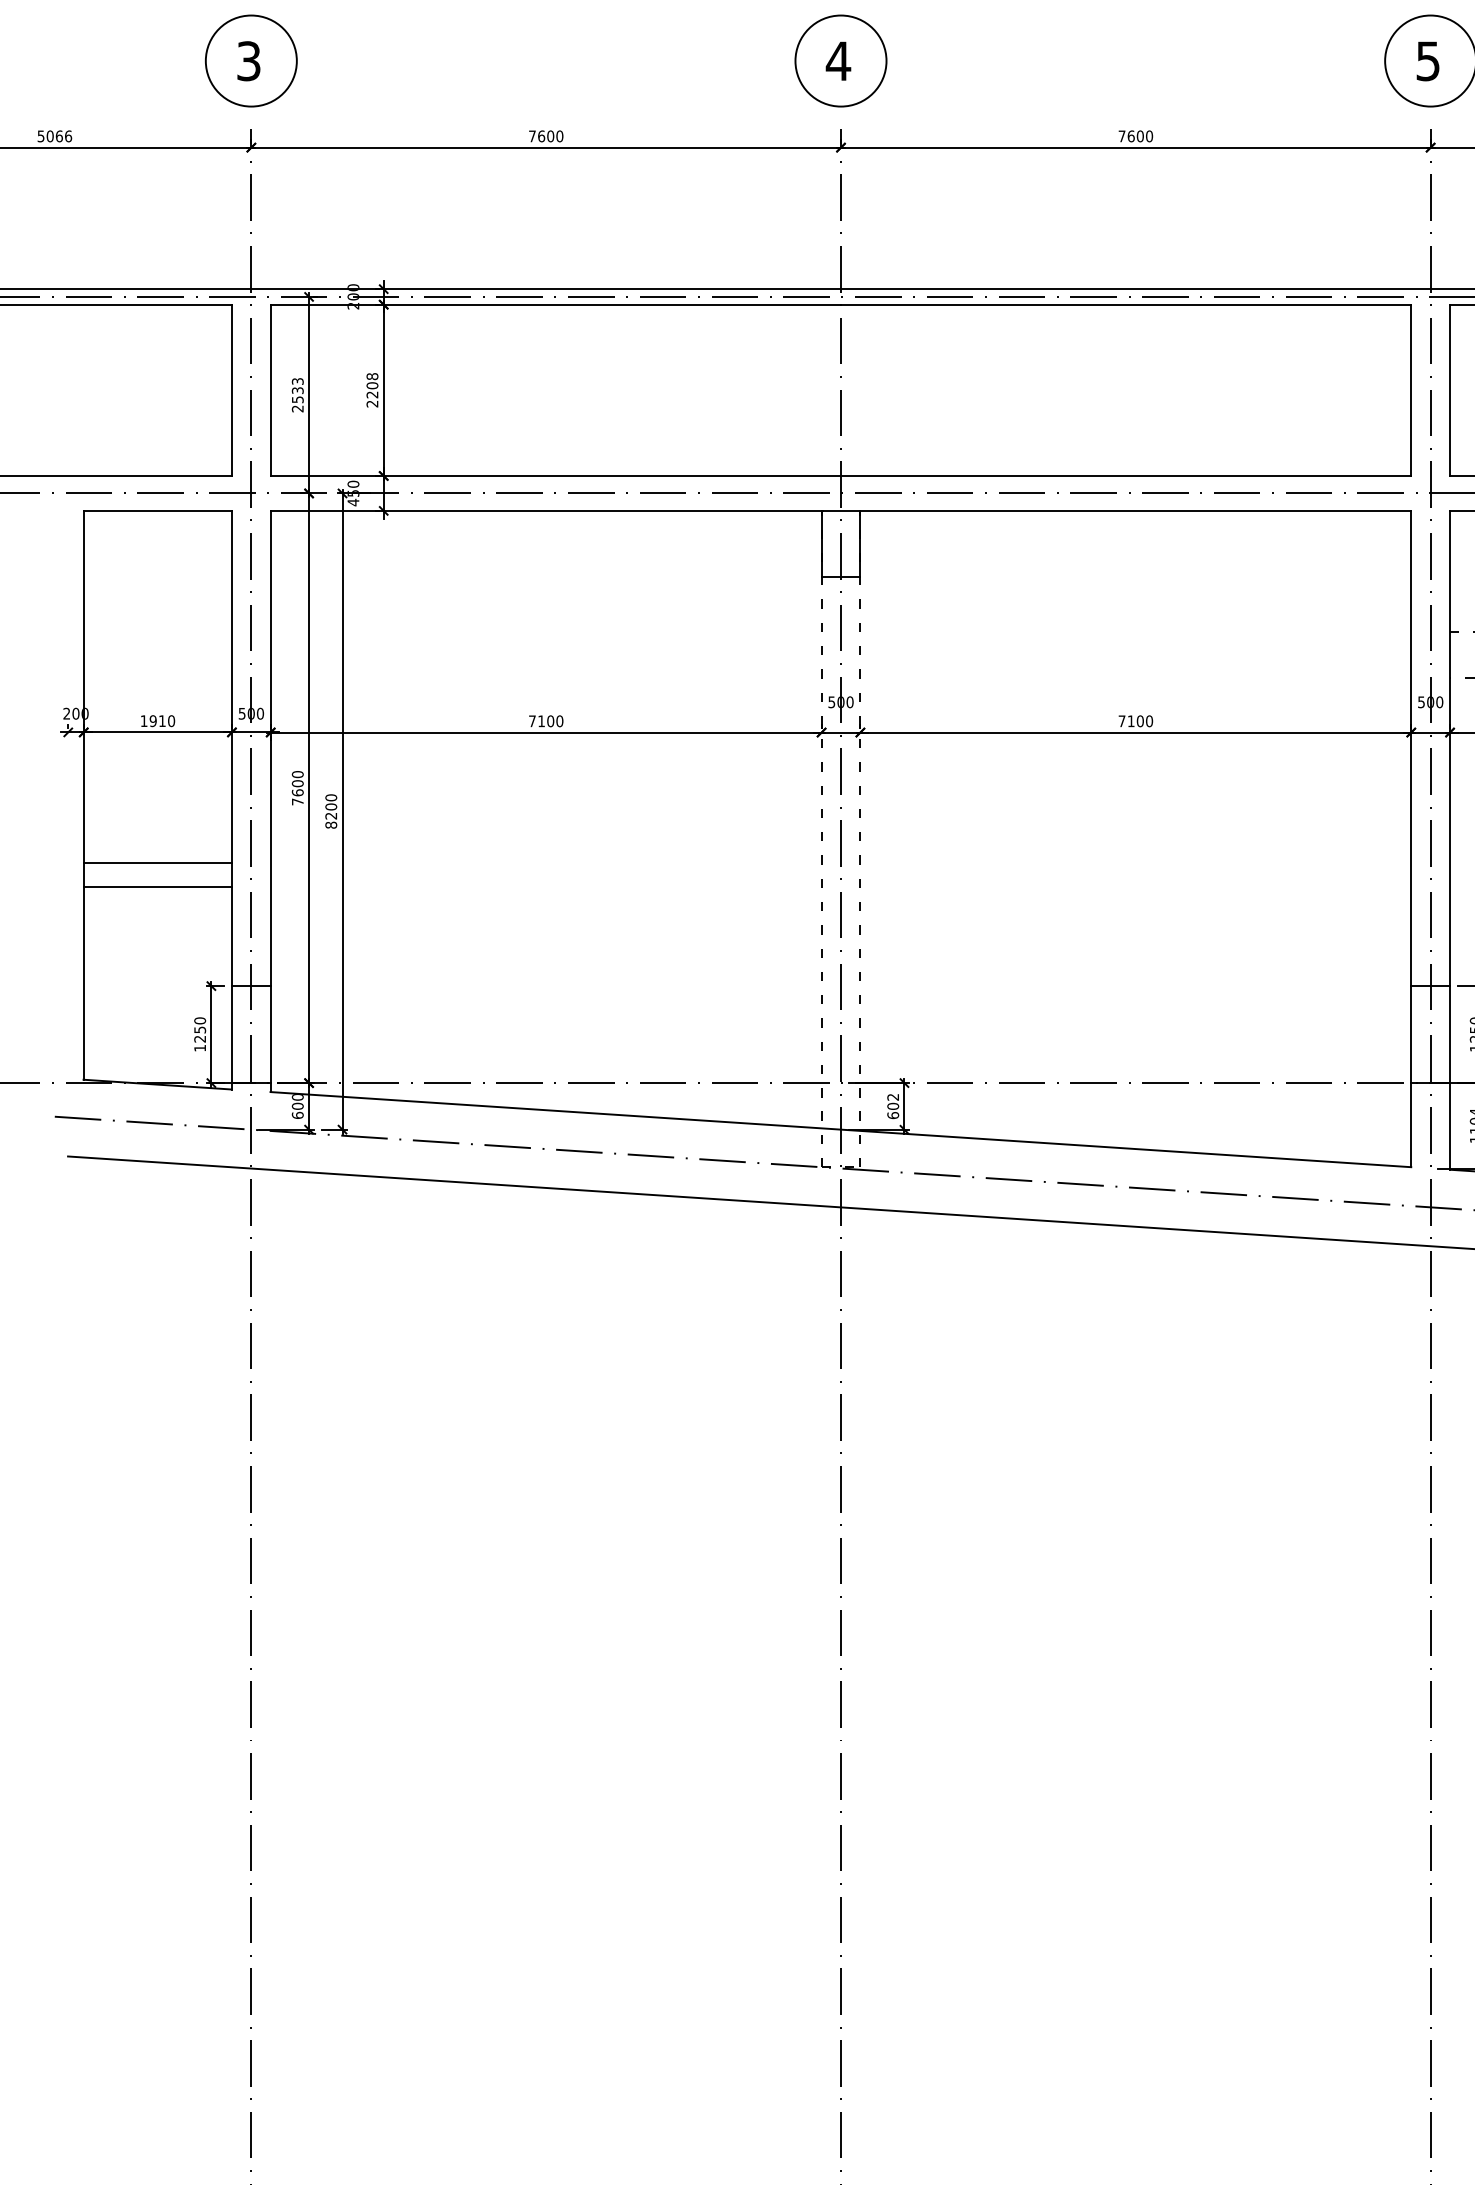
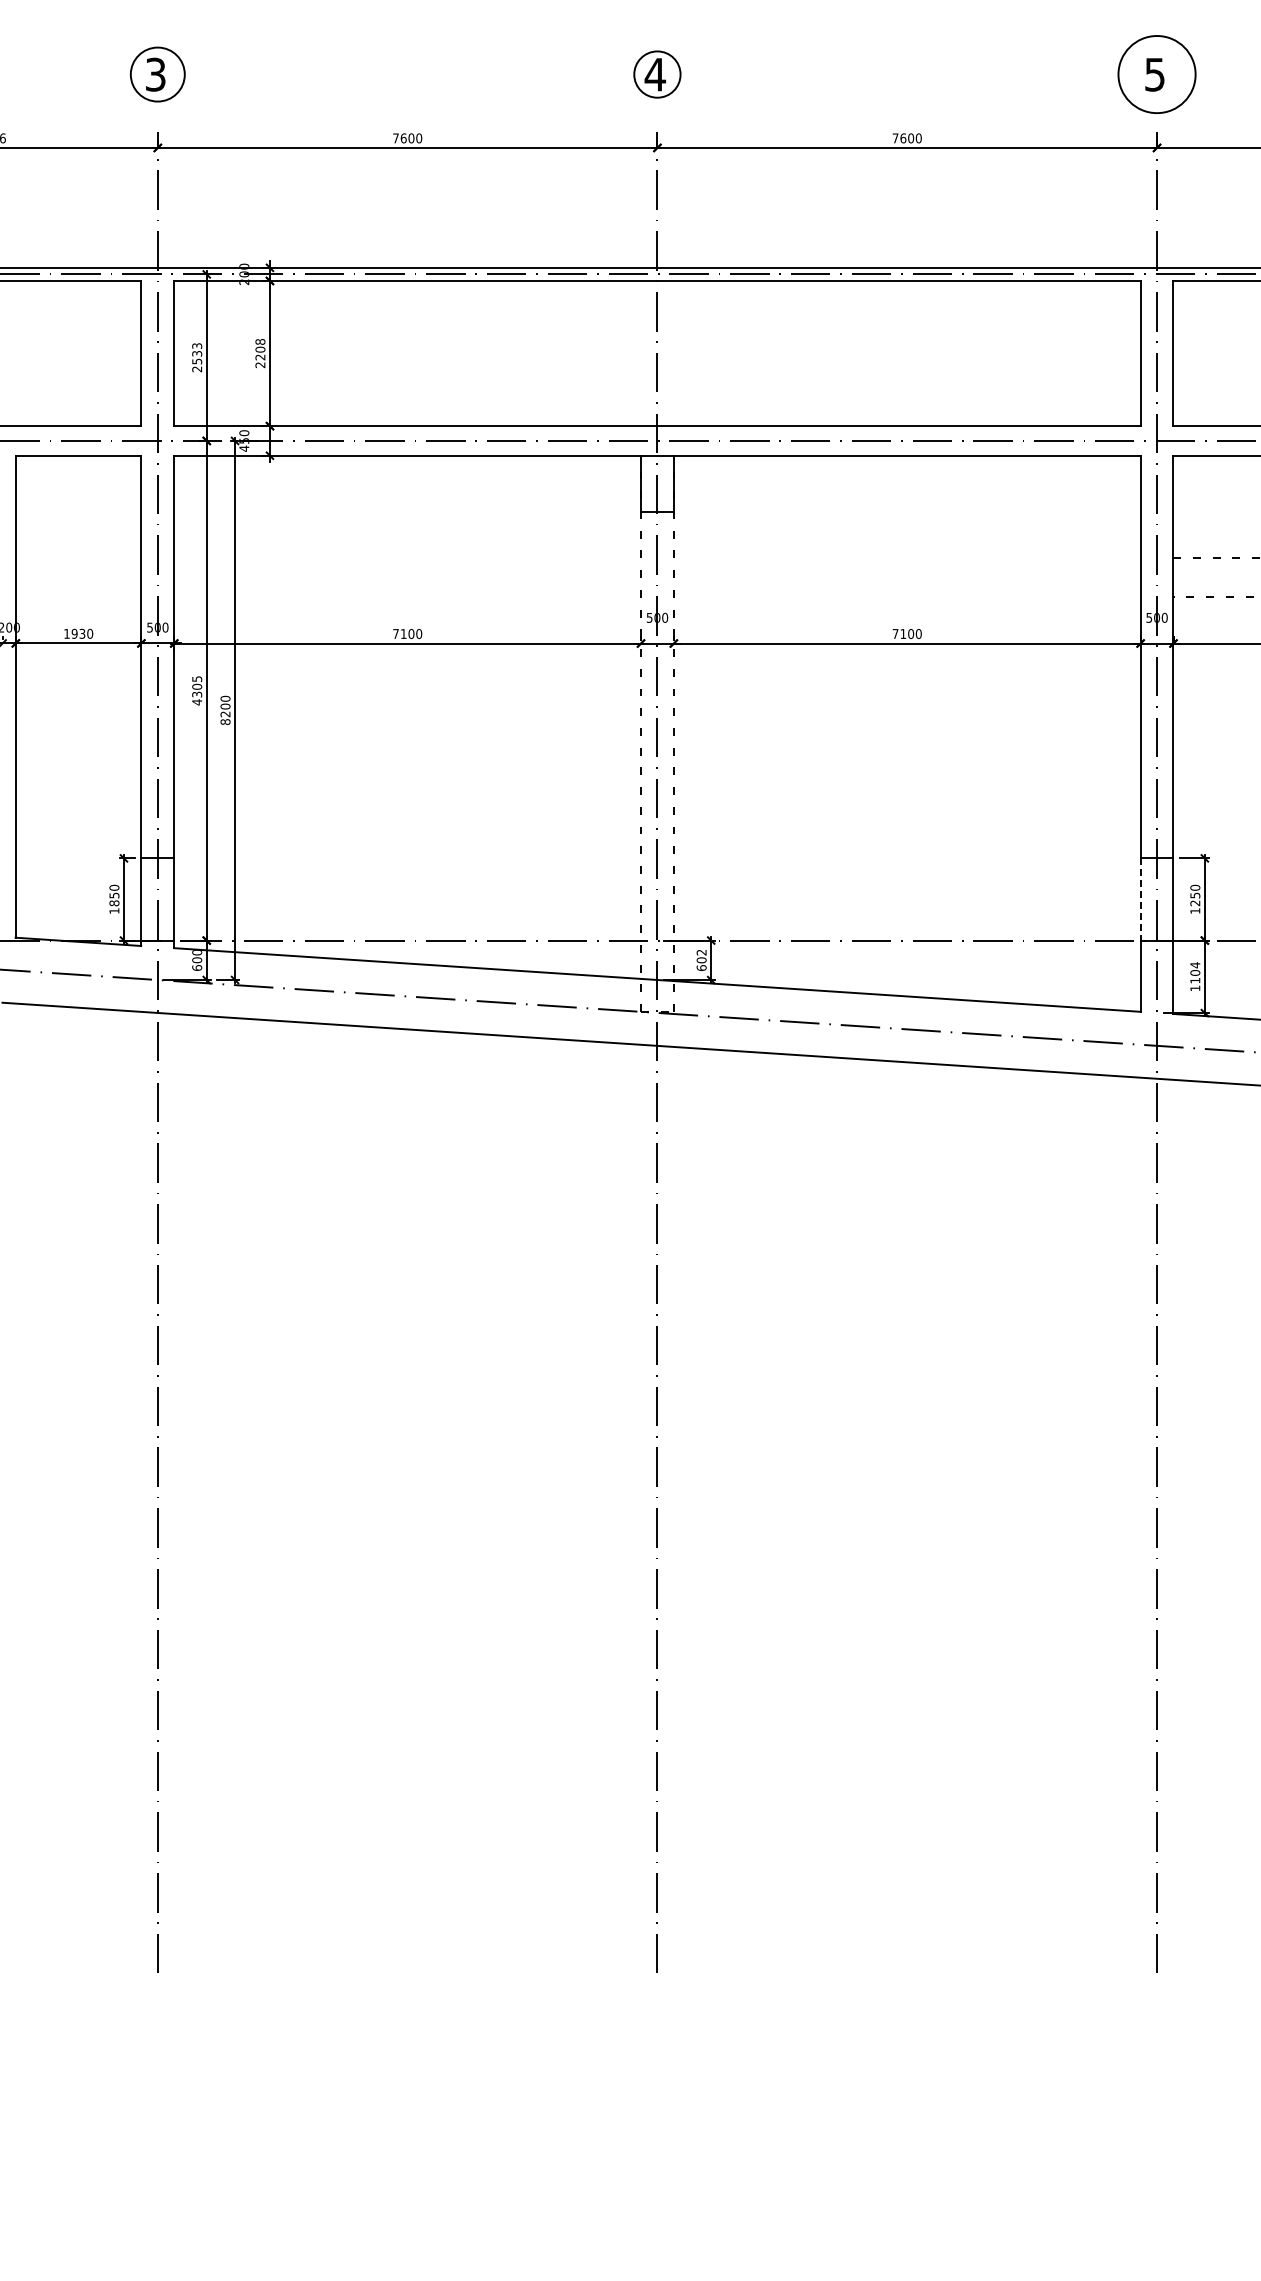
circle: (250, 60) -> (157, 74), size x0.7
circle: (841, 60) -> (657, 74), size x0.6
text: (162, 720) -> (82, 633), 1910 -> 1930
text: (298, 787) -> (197, 690), 7600 -> 4305
line: (157, 863) -> (78, 754), removed
line: (157, 887) -> (78, 774), removed
line: (1411, 1034) -> (1140, 899), solid -> dashed
text: (200, 1039) -> (114, 903), 1250 -> 1850

